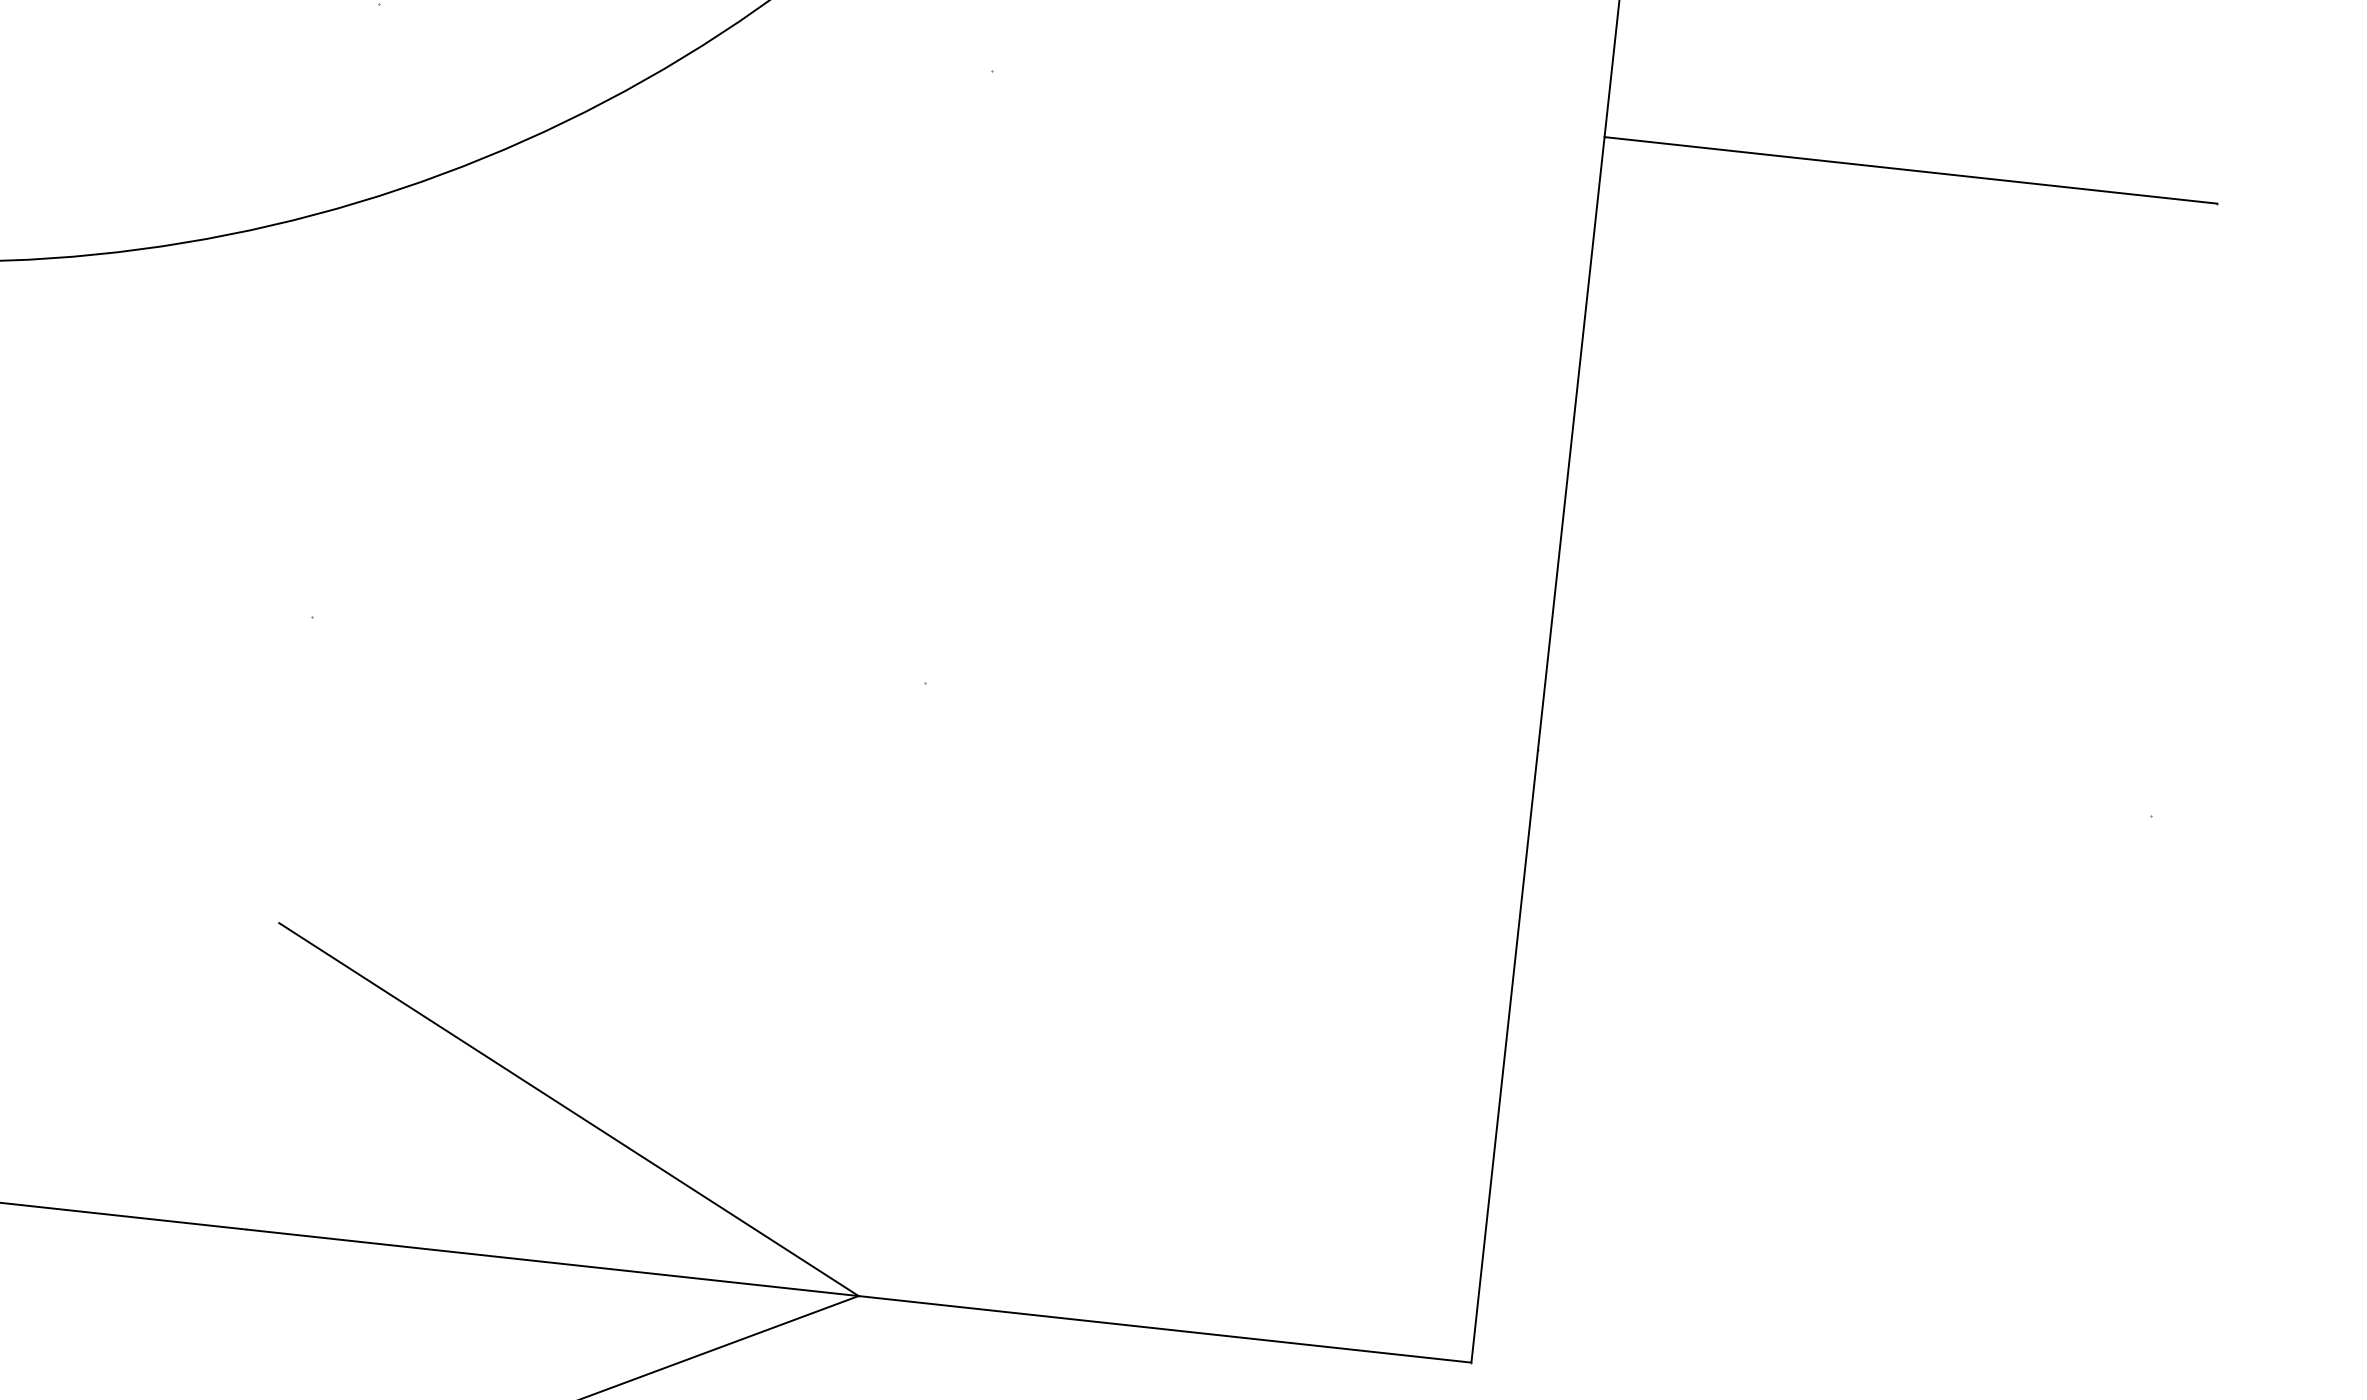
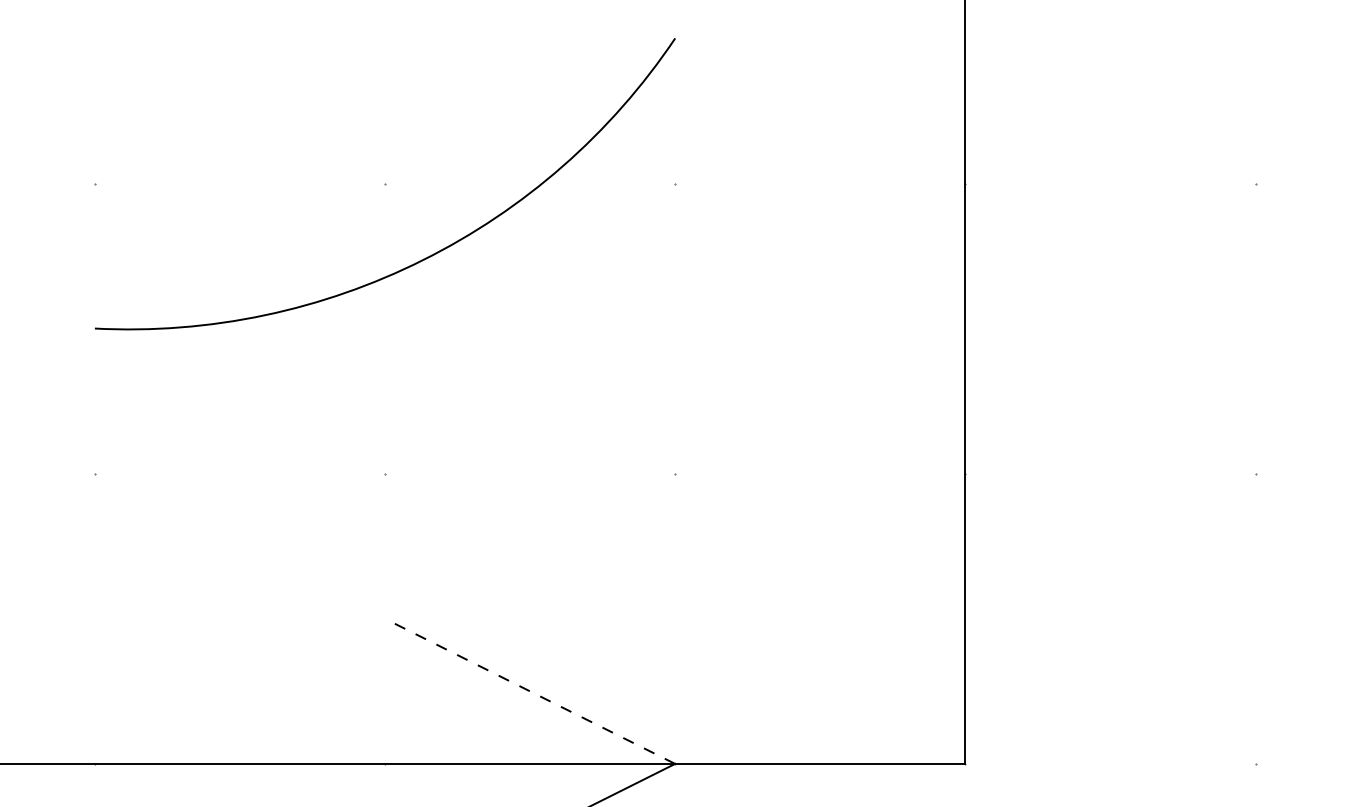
line: (1911, 170) -> (1110, 183), removed
line: (567, 1109) -> (529, 691), solid -> dashed

